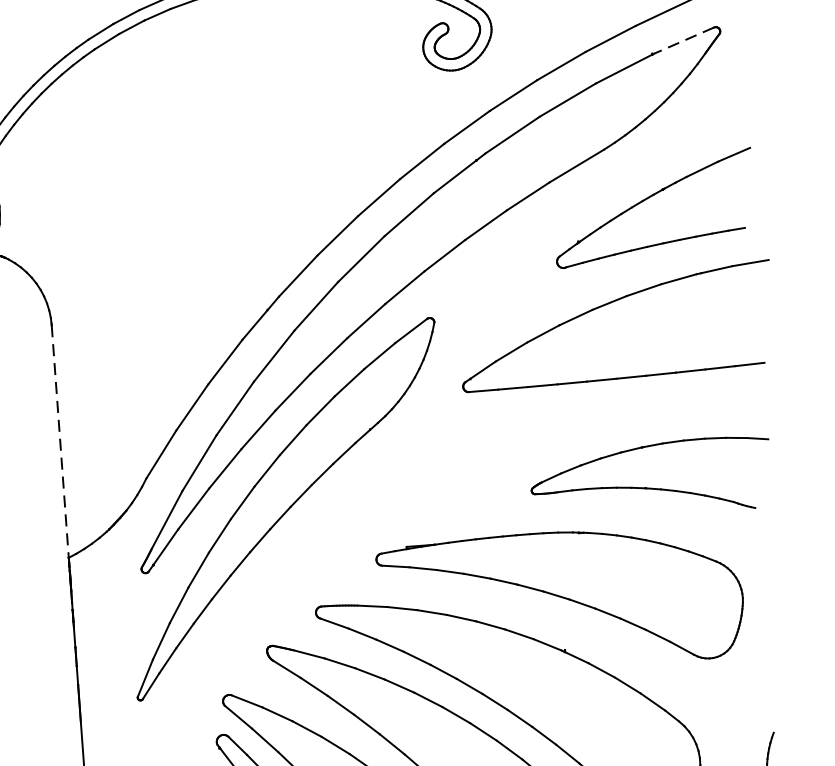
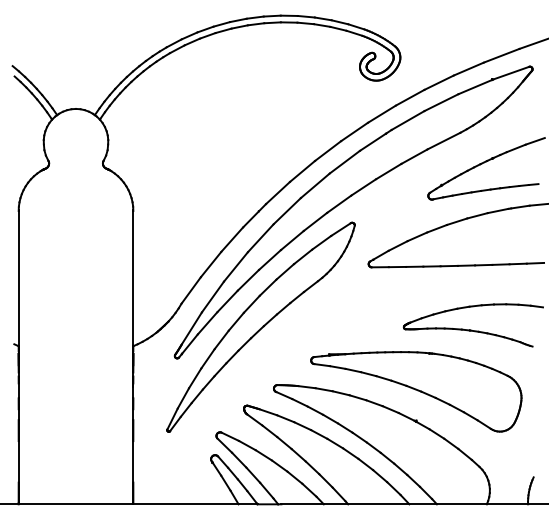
line: (684, 41) -> (511, 73), dashed -> solid
line: (60, 446) -> (133, 281), dashed -> solid

